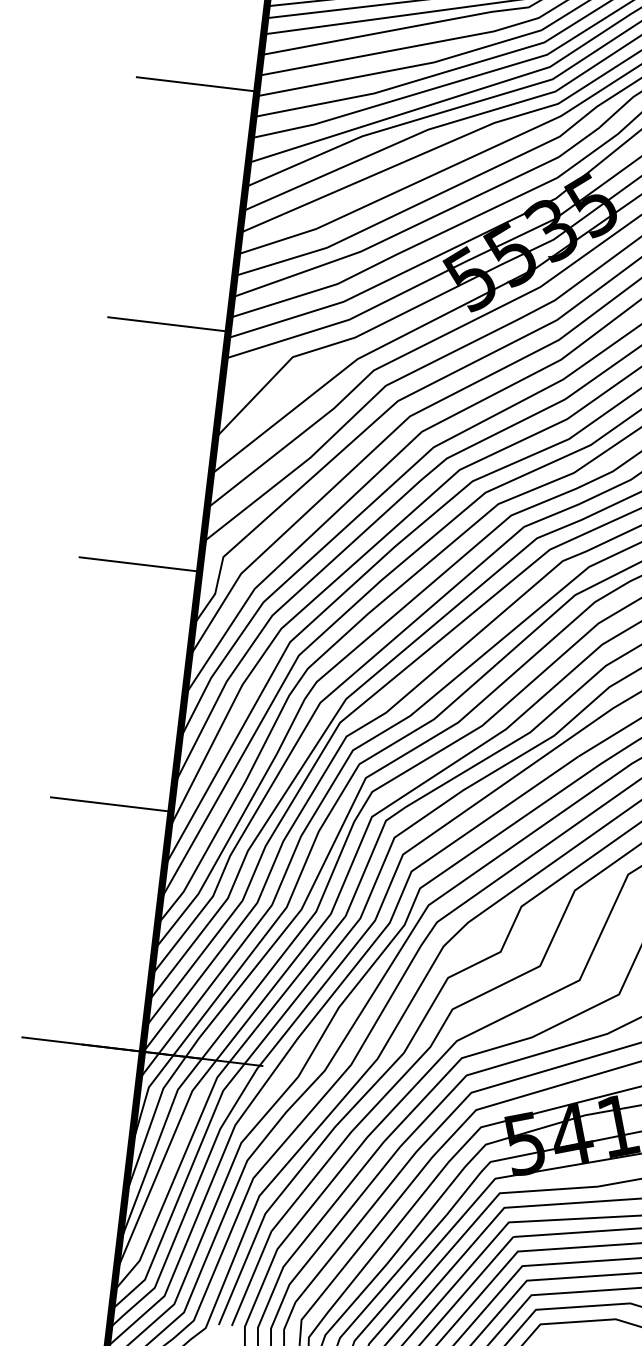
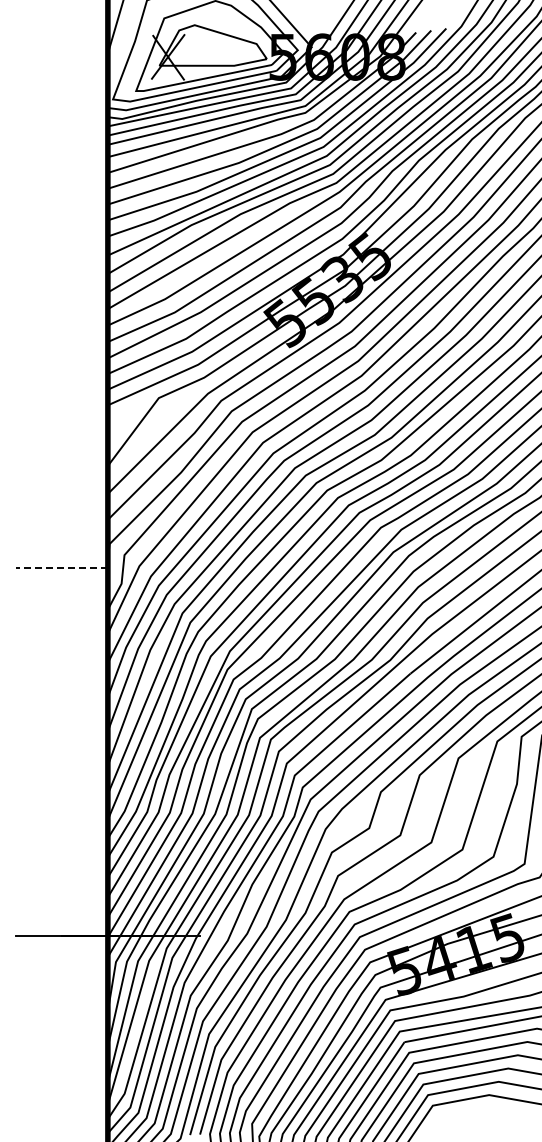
line: (196, 83) -> (61, 200), removed
line: (167, 324) -> (61, 384), removed
line: (139, 564) -> (61, 568), solid -> dashed
line: (110, 805) -> (61, 752), removed

